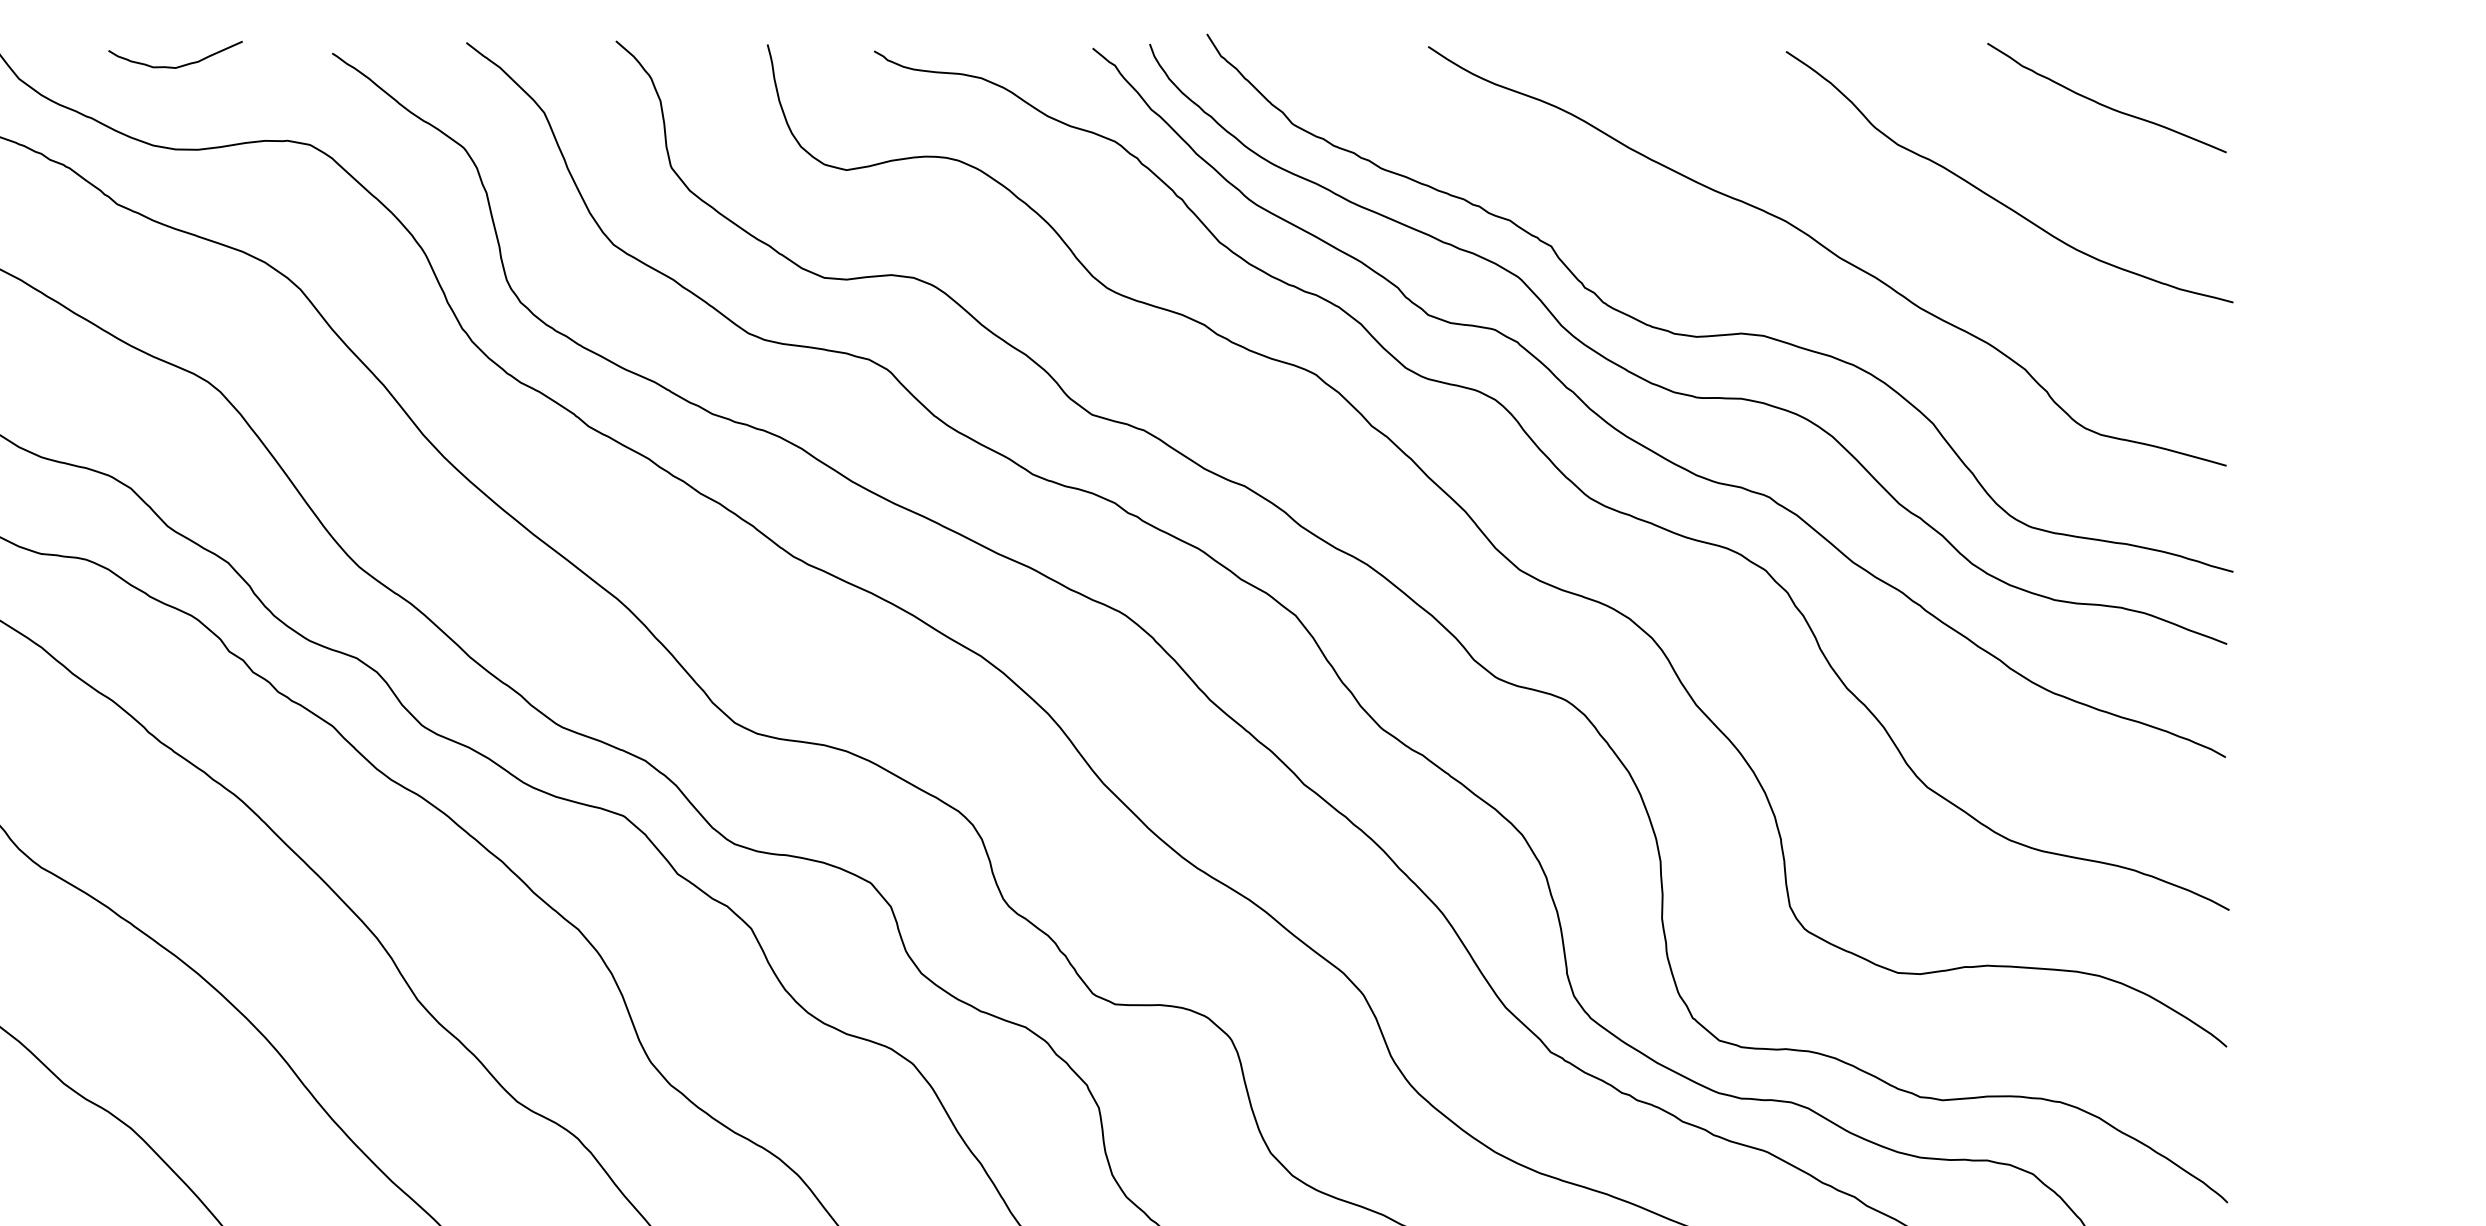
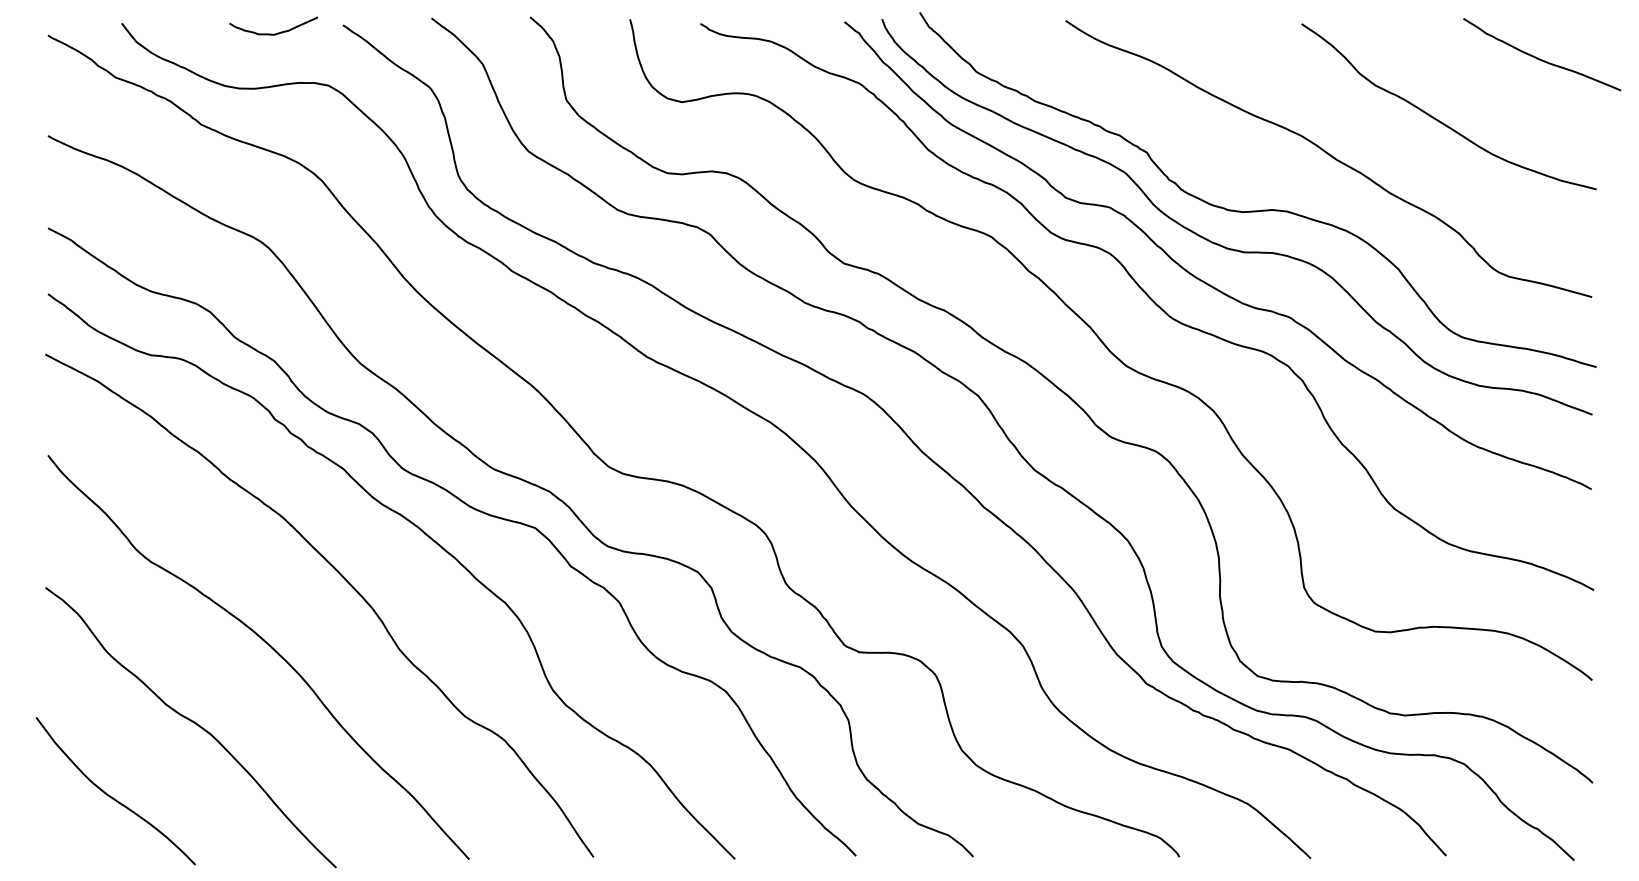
curve: (181, 64) -> (277, 32), moved
curve: (2104, 103) -> (1540, 58), moved

